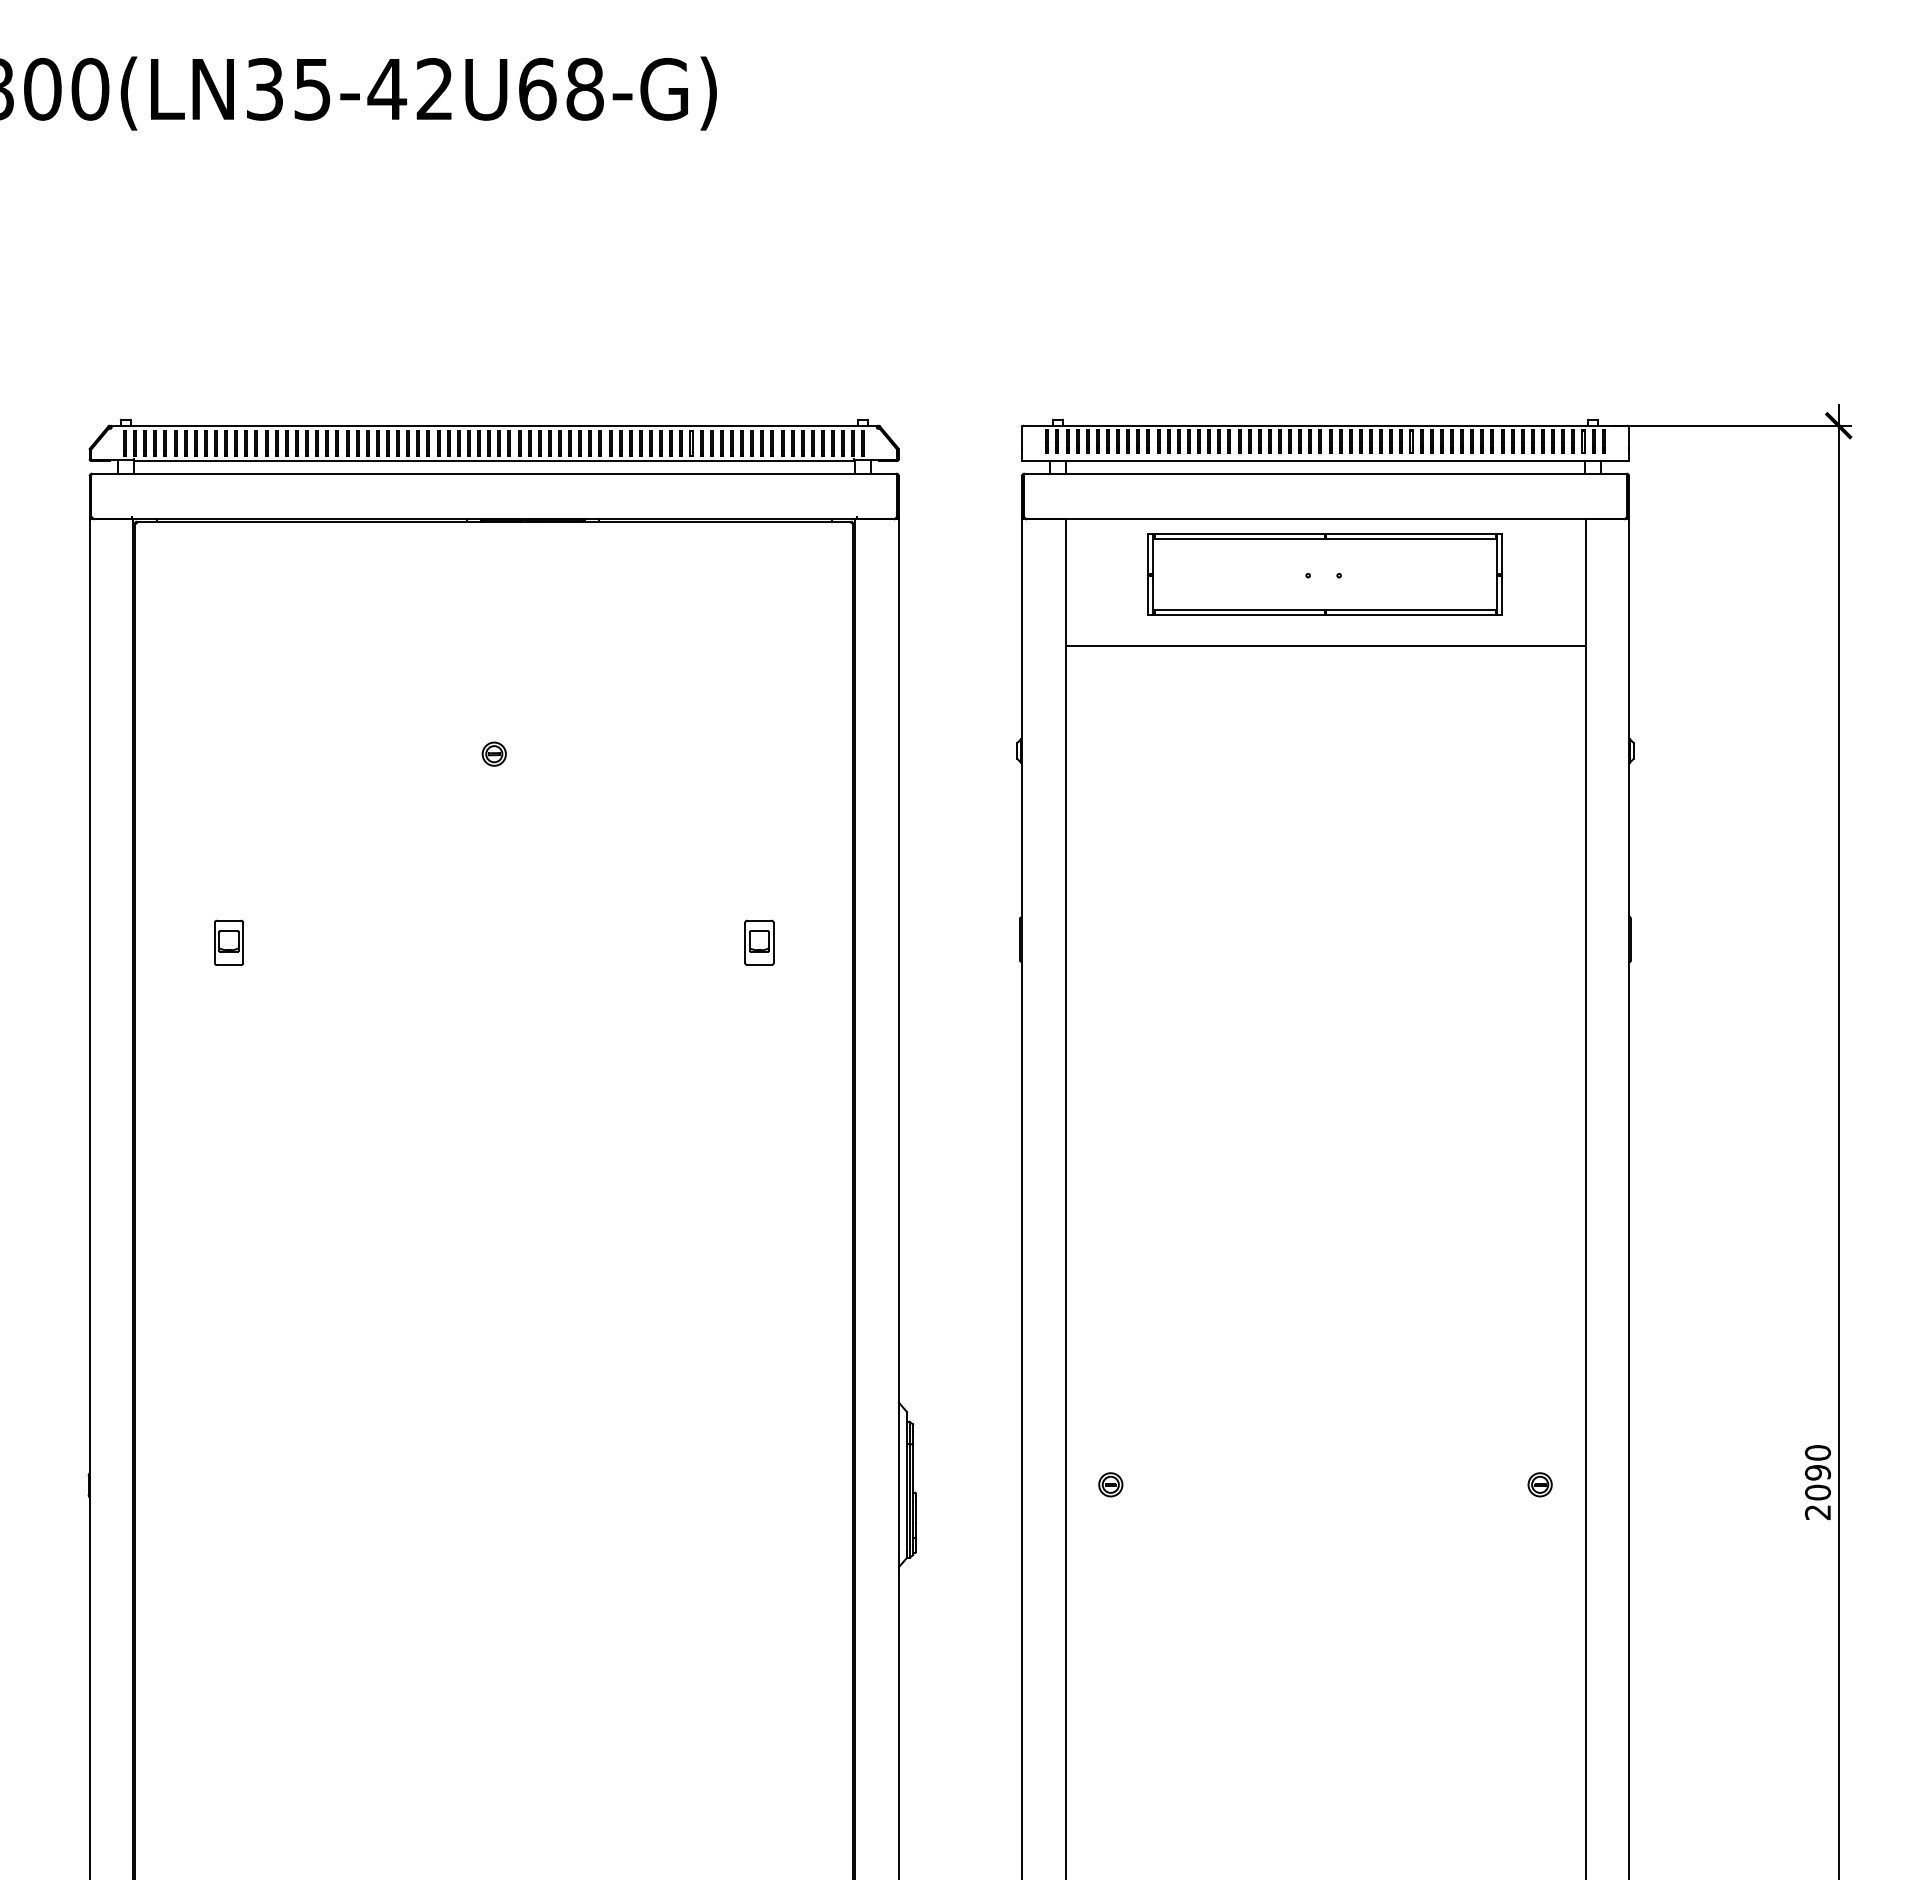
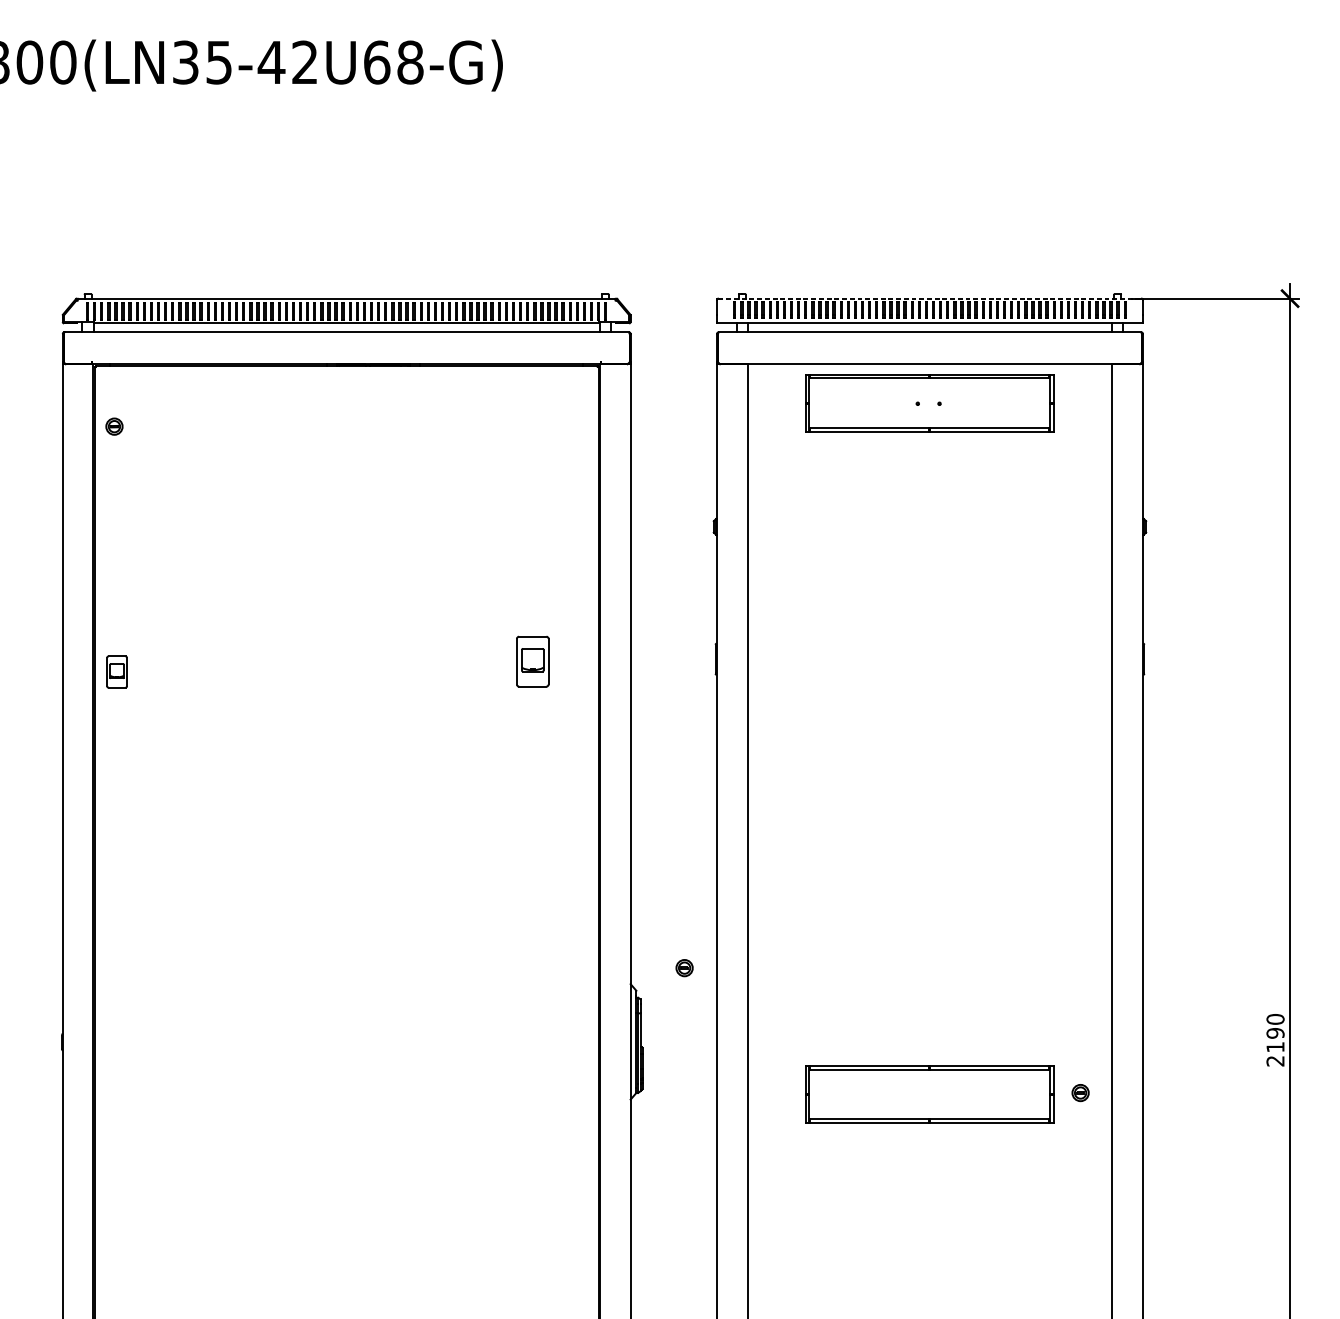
line: (1326, 425) -> (930, 298), solid -> dashed
line: (1325, 645) -> (929, 452), removed
part: (493, 753) -> (113, 426), moved
part: (228, 942) -> (116, 671), moved
part: (759, 942) -> (532, 661), size x1.6
part: (1110, 1484) -> (684, 967), moved
part: (1539, 1484) -> (1080, 1092), moved
text: (1818, 1492) -> (1275, 1047), 2090 -> 2190
part: (1324, 1559) -> (929, 1094), added

